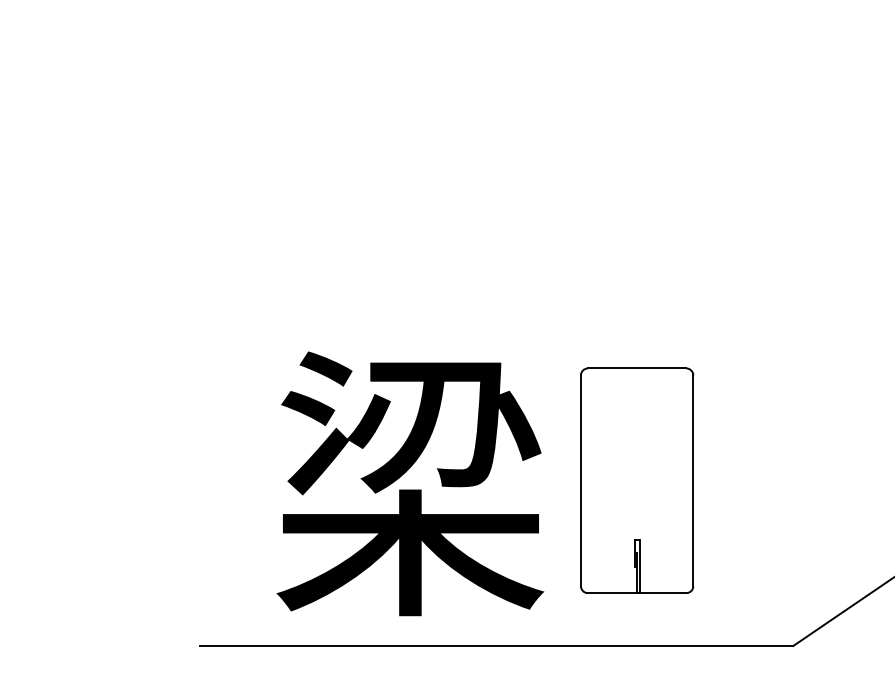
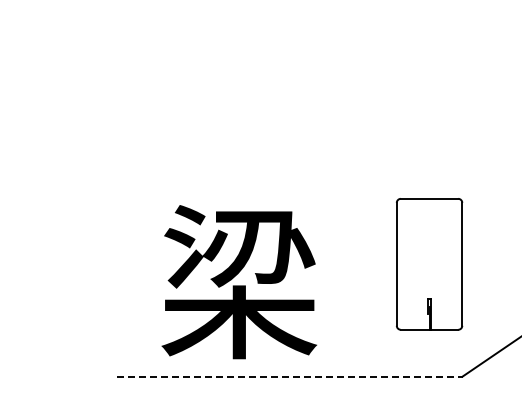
part: (637, 481) -> (429, 264), moved
line: (496, 645) -> (289, 376), solid -> dashed

